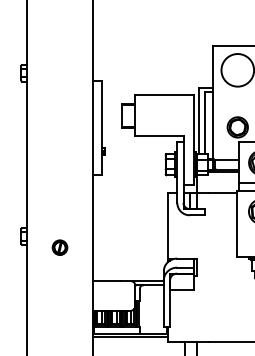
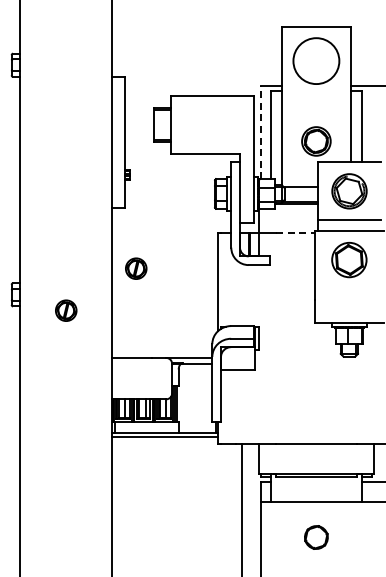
line: (198, 121) -> (261, 132), solid -> dashed
line: (223, 192) -> (296, 233), solid -> dashed
part: (109, 217) -> (136, 268), added

